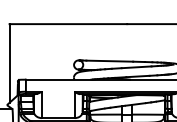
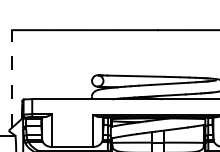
line: (9, 62) -> (11, 77), solid -> dashed

